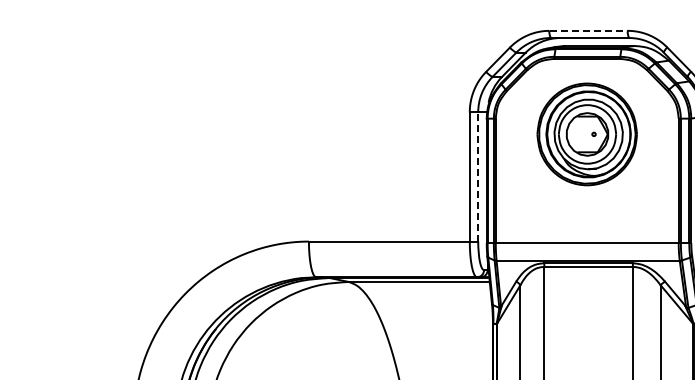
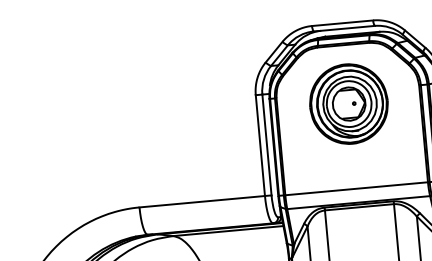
line: (589, 30) -> (343, 22), dashed -> solid
line: (478, 176) -> (267, 144), dashed -> solid

